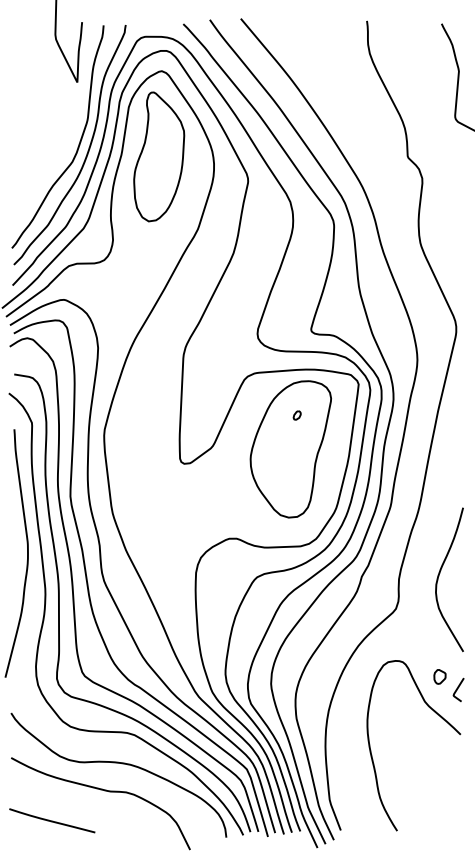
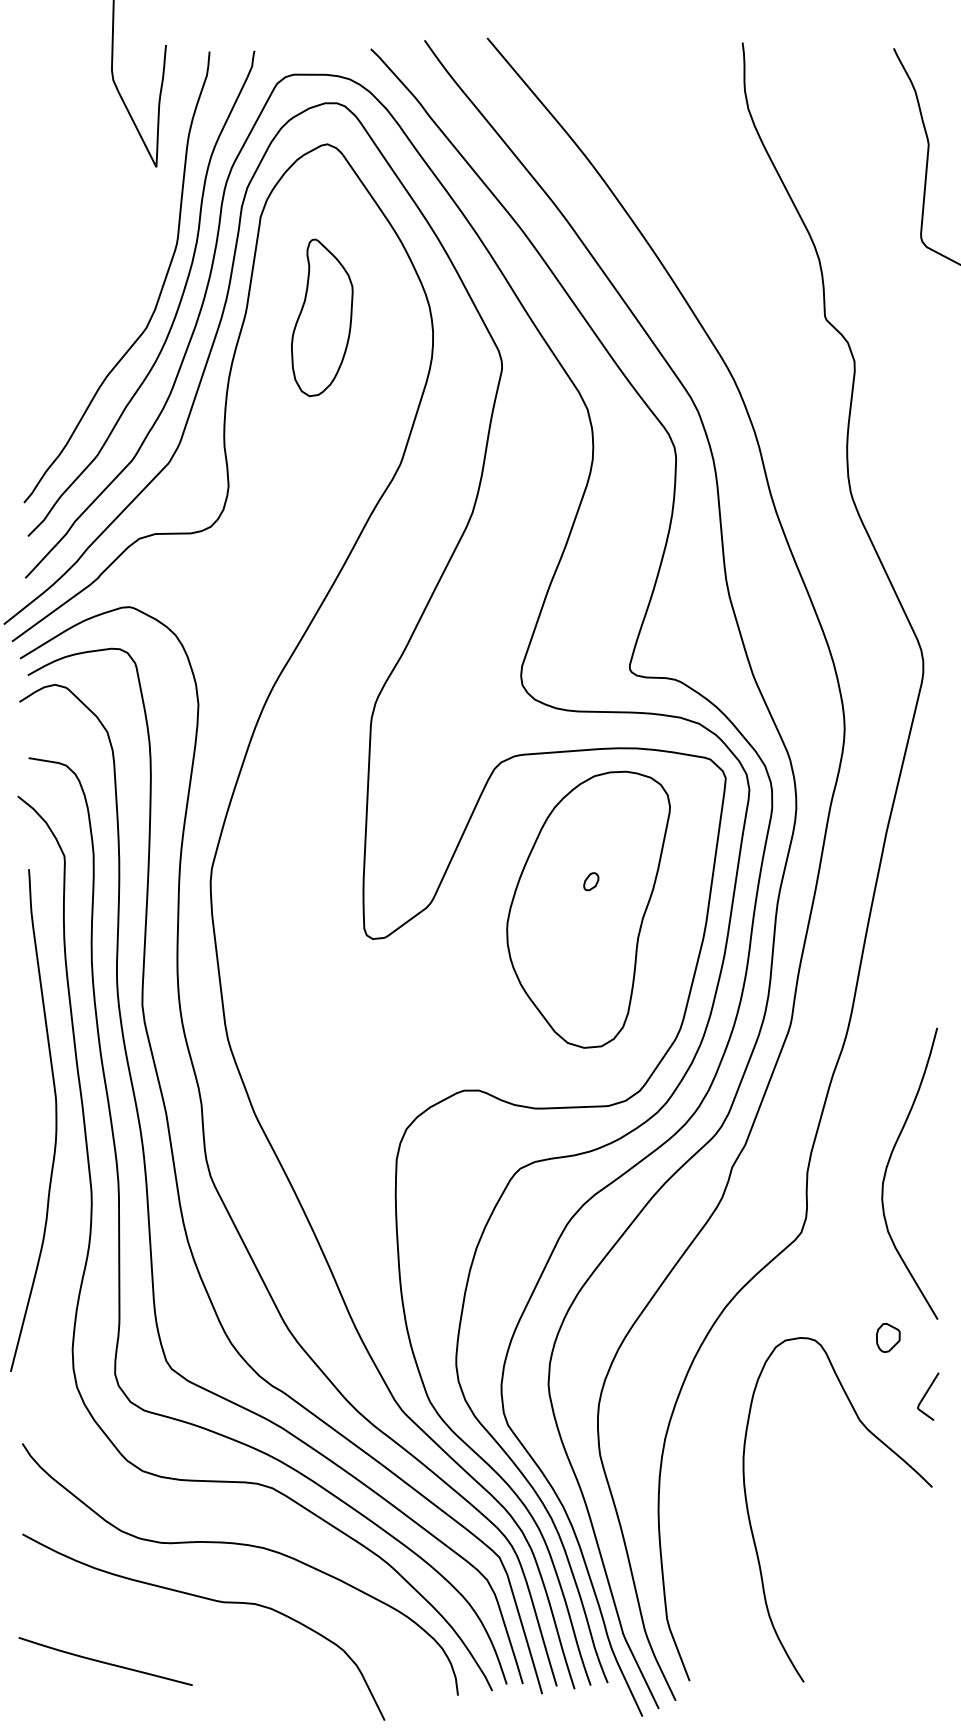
part: (159, 156) -> (322, 316), size x0.6
part: (296, 415) -> (589, 881), moved
part: (439, 676) -> (887, 1337), moved

